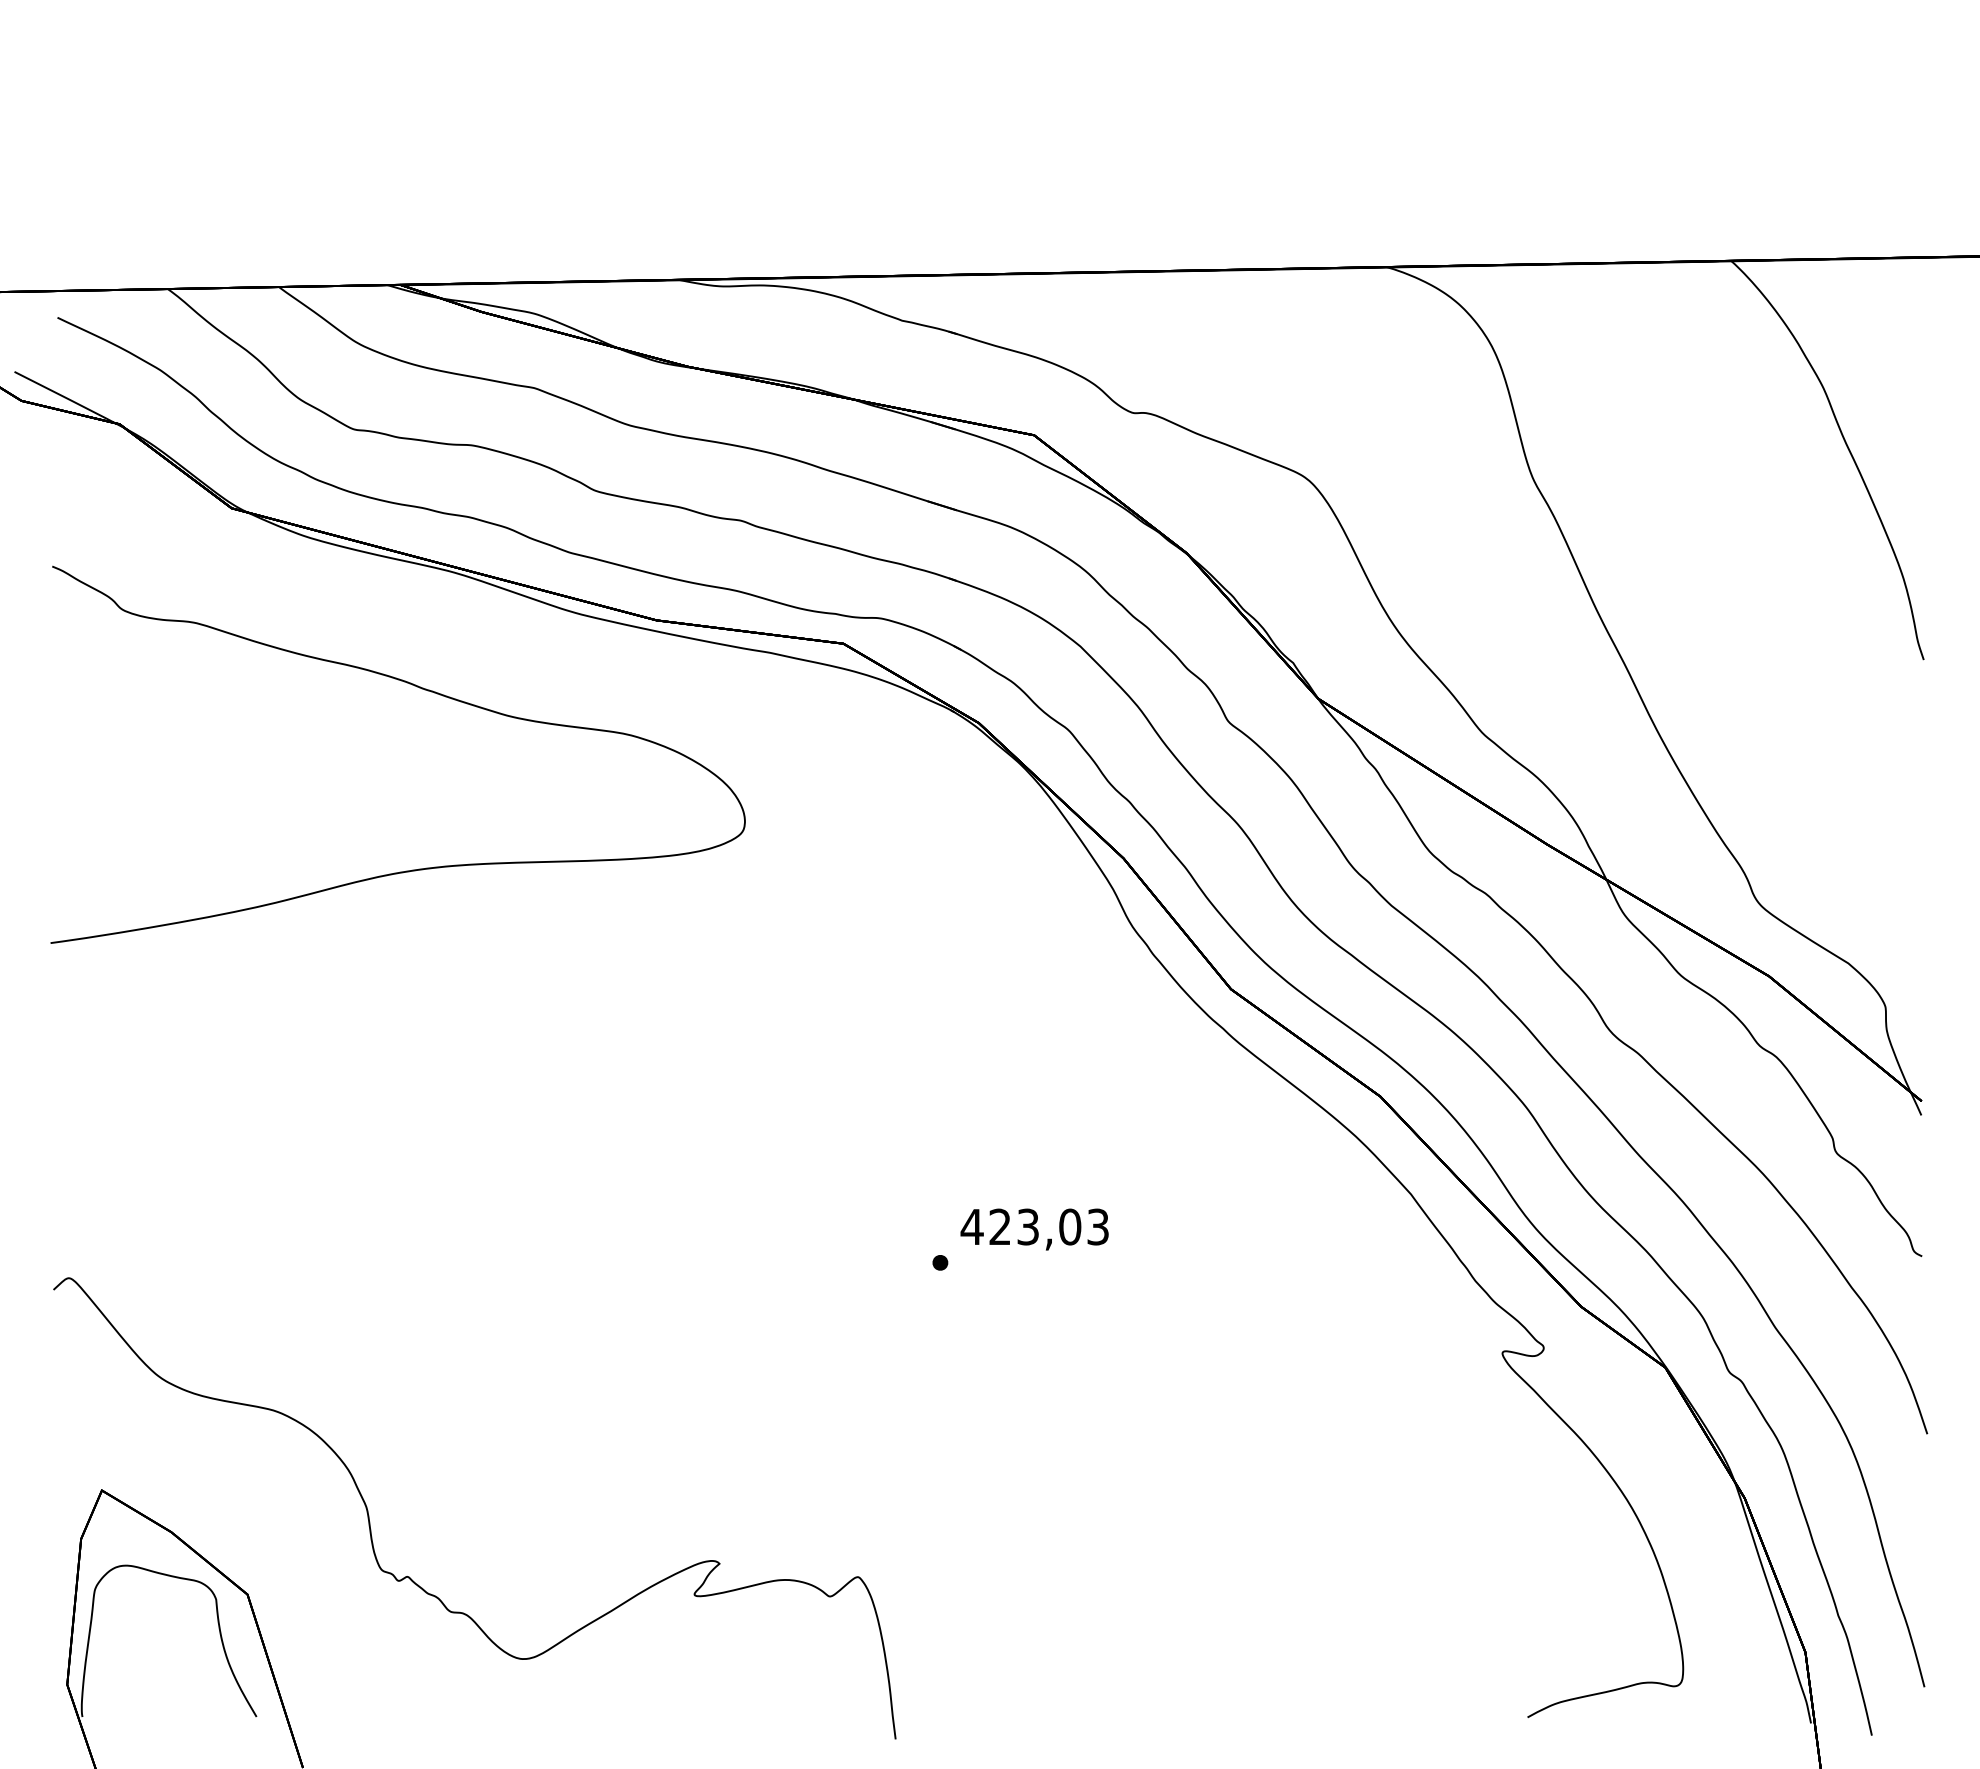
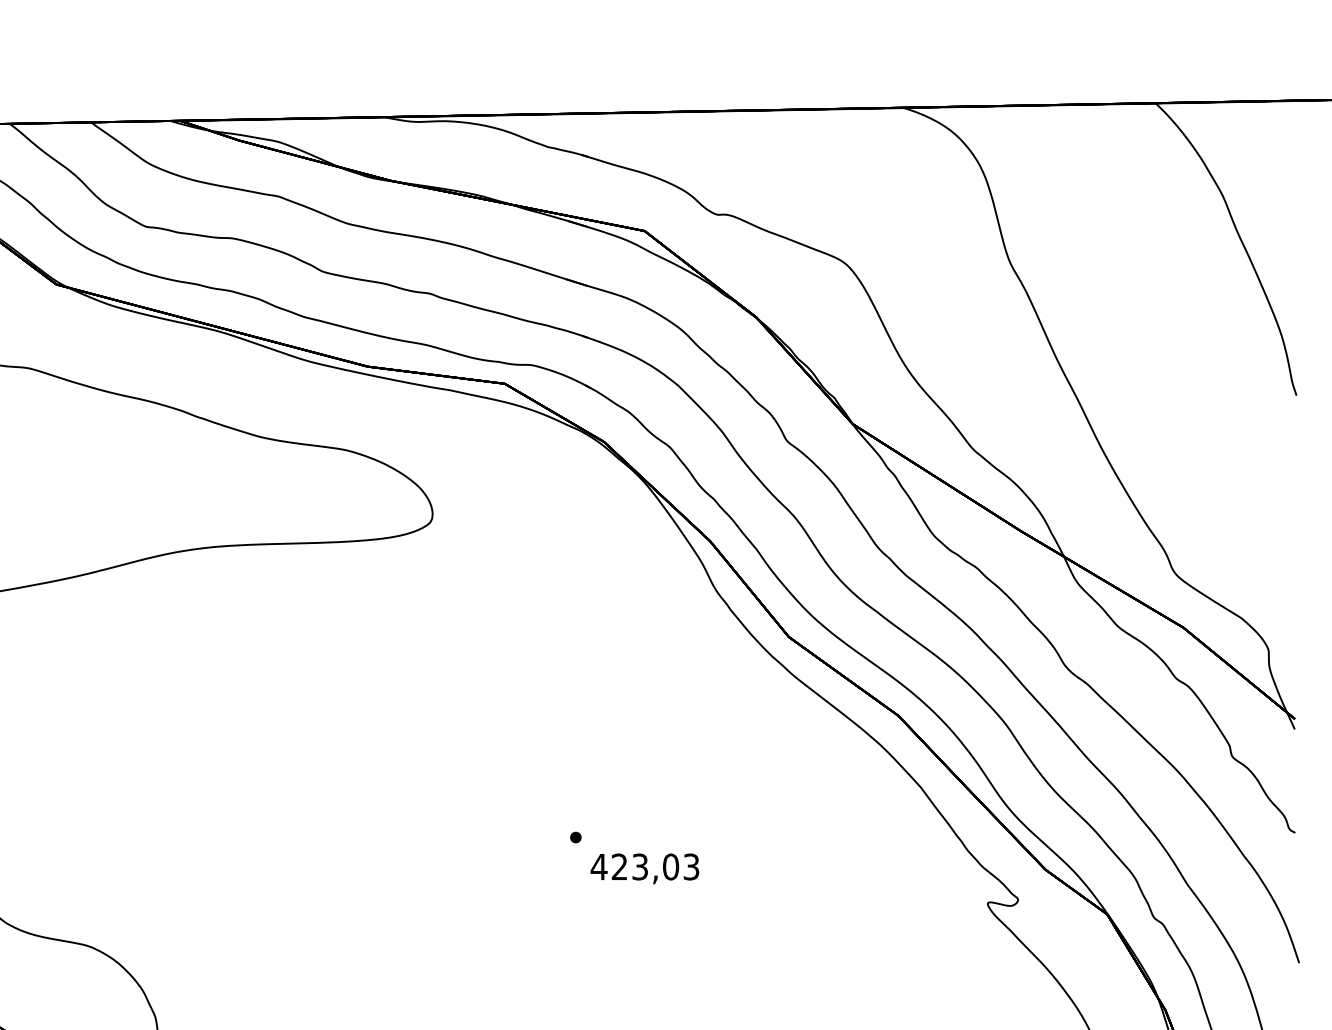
text: (1034, 1229) -> (644, 868), moved

